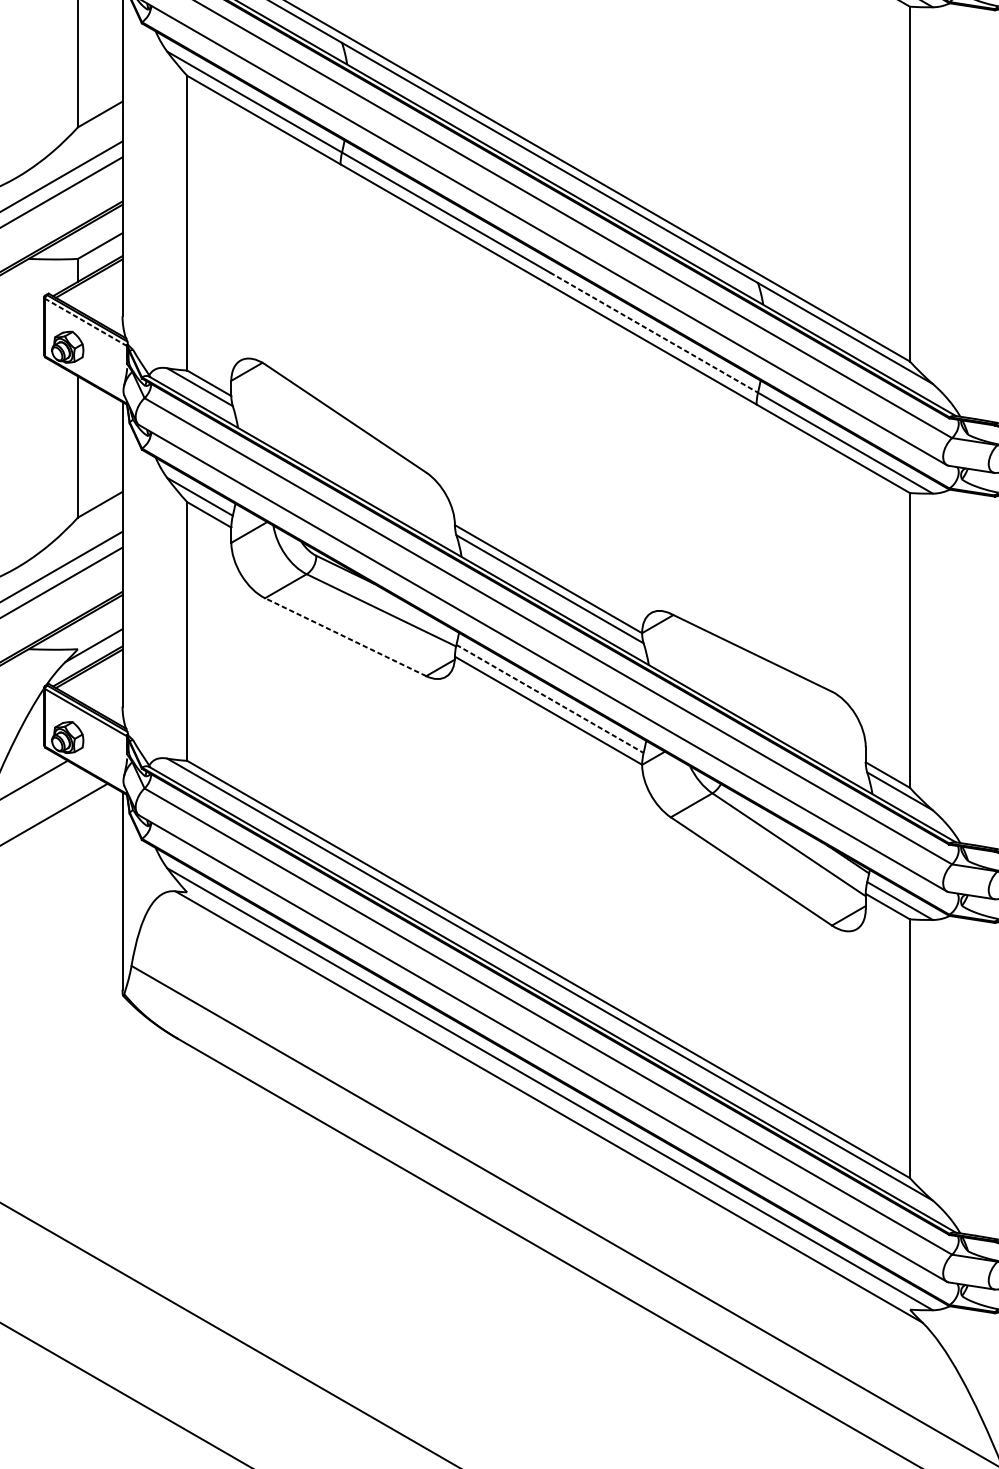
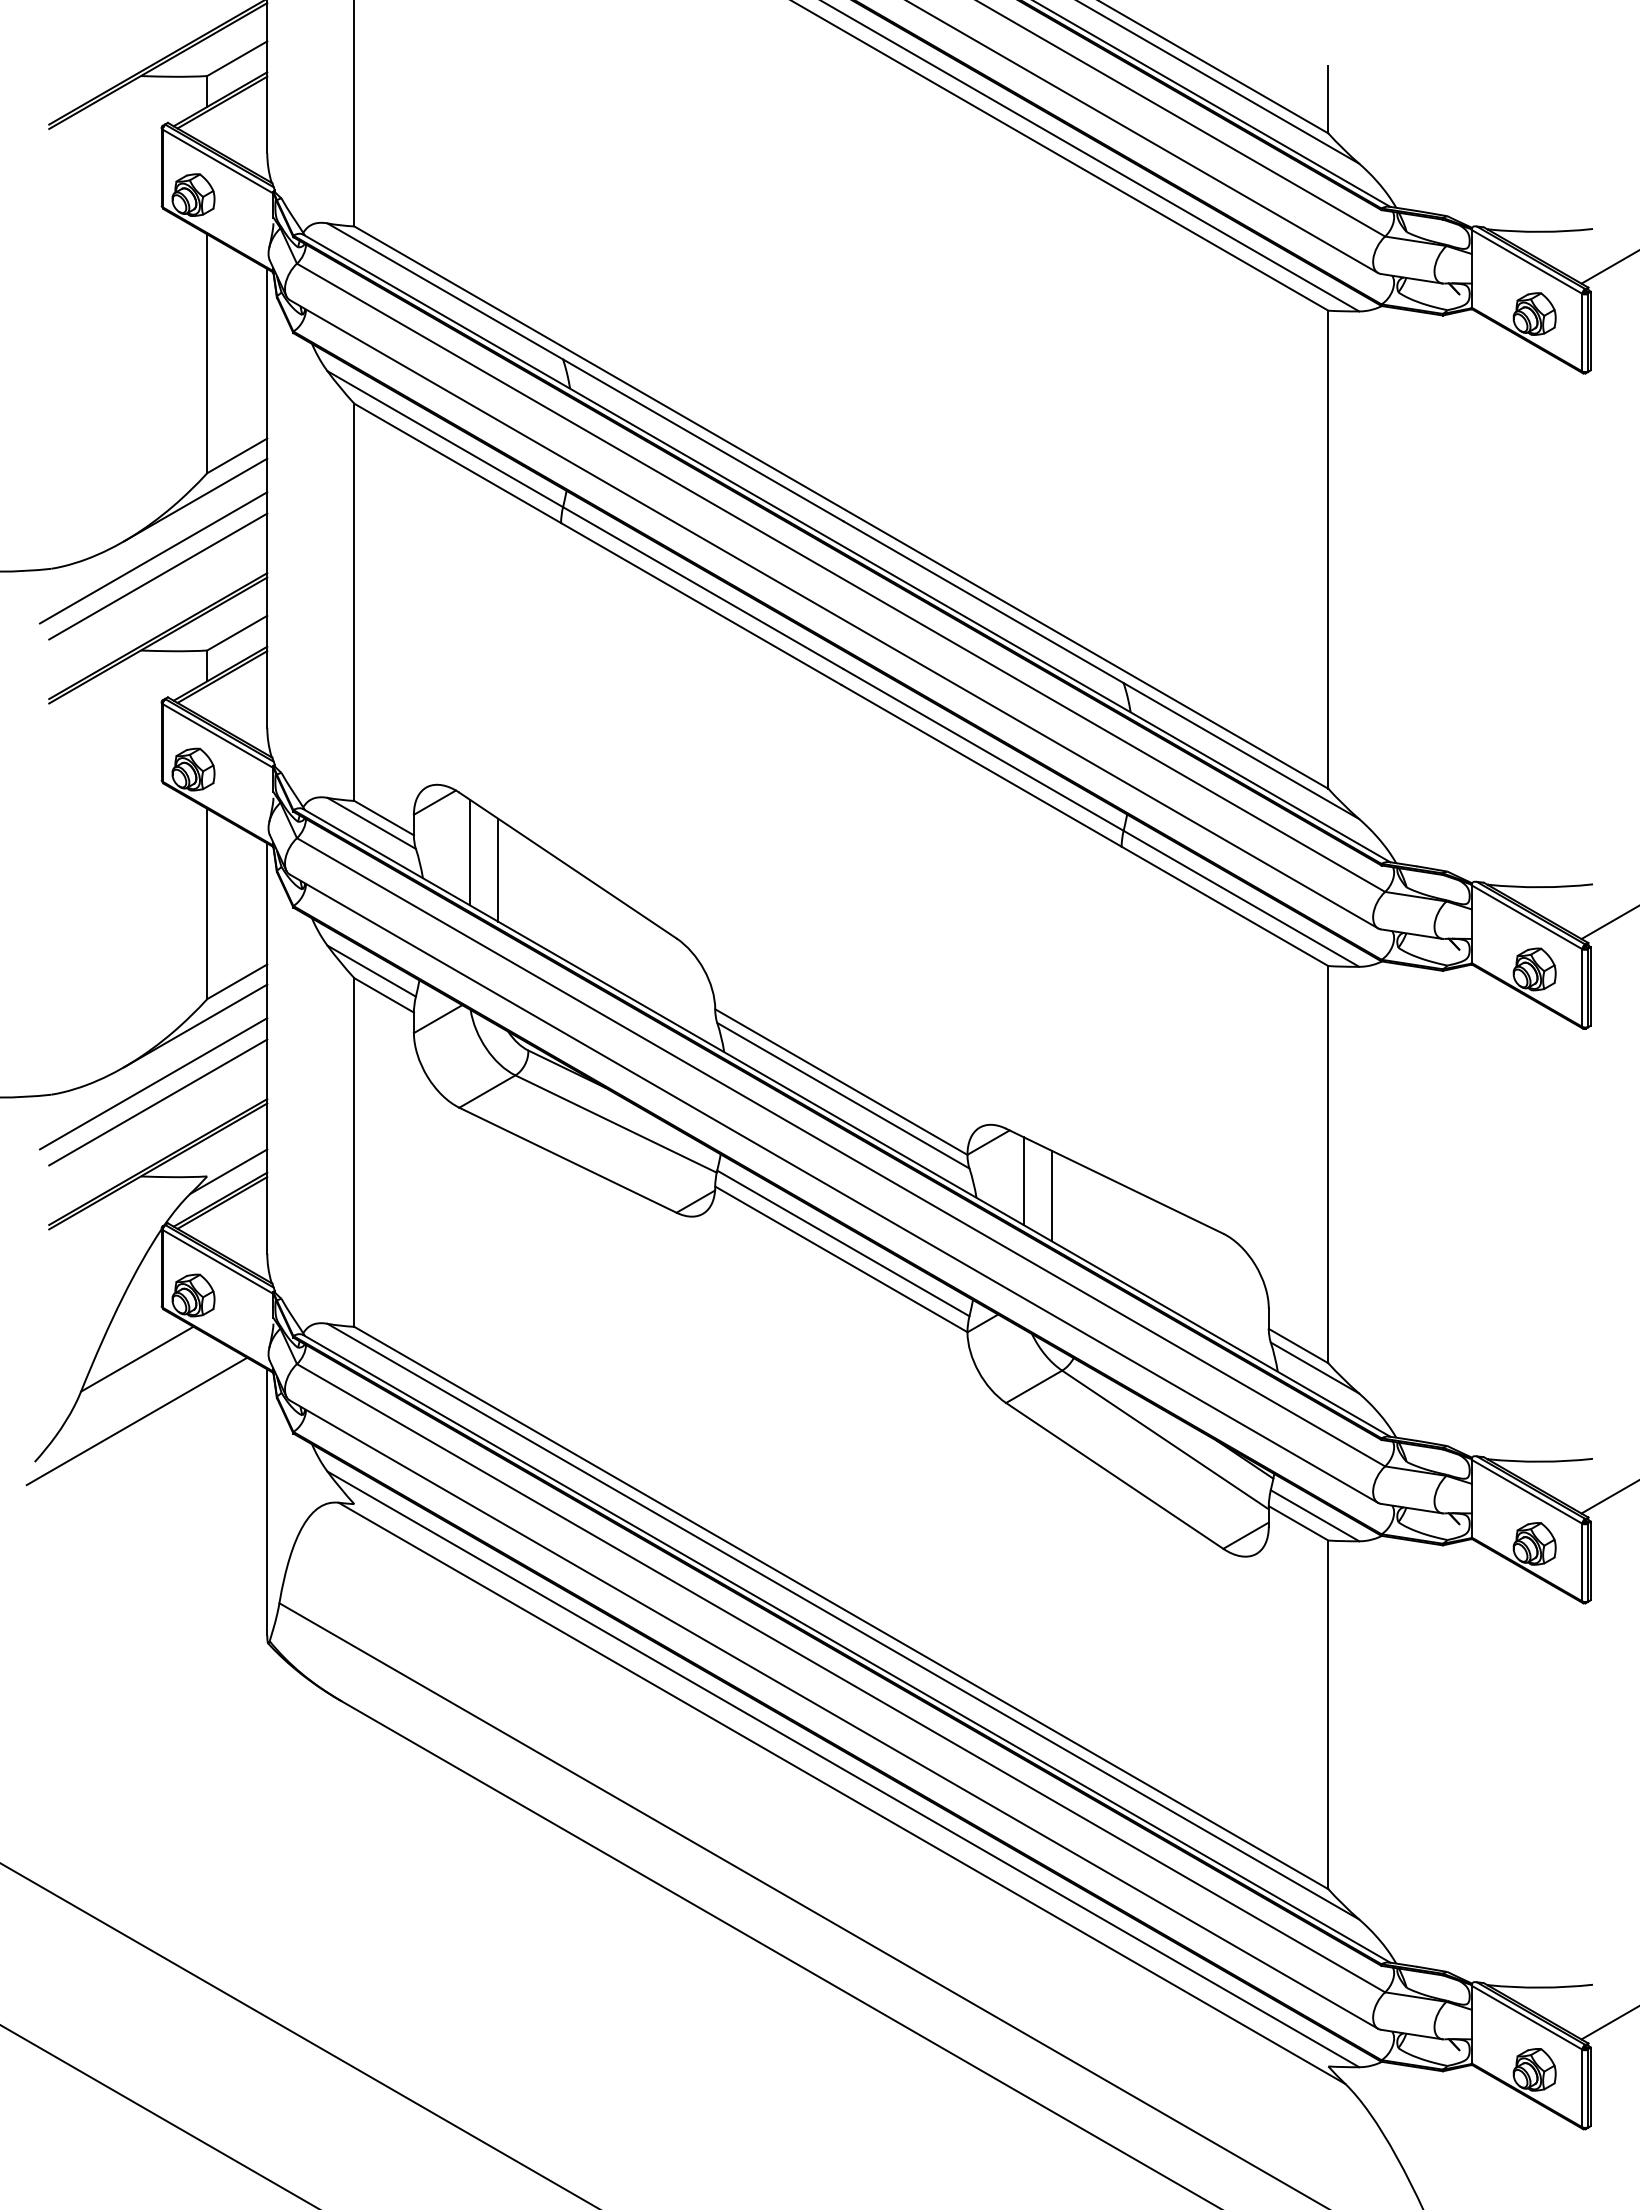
line: (69, 146) -> (195, 499), added
line: (86, 322) -> (218, 736), dashed -> solid
line: (654, 332) -> (983, 749), dashed -> solid
line: (272, 408) -> (469, 852), added
line: (294, 421) -> (498, 869), added
line: (69, 537) -> (195, 1025), added
line: (345, 637) -> (567, 1160), dashed -> solid
line: (683, 652) -> (1023, 1180), added
line: (704, 663) -> (1051, 1195), added
line: (550, 698) -> (843, 1243), dashed -> solid

